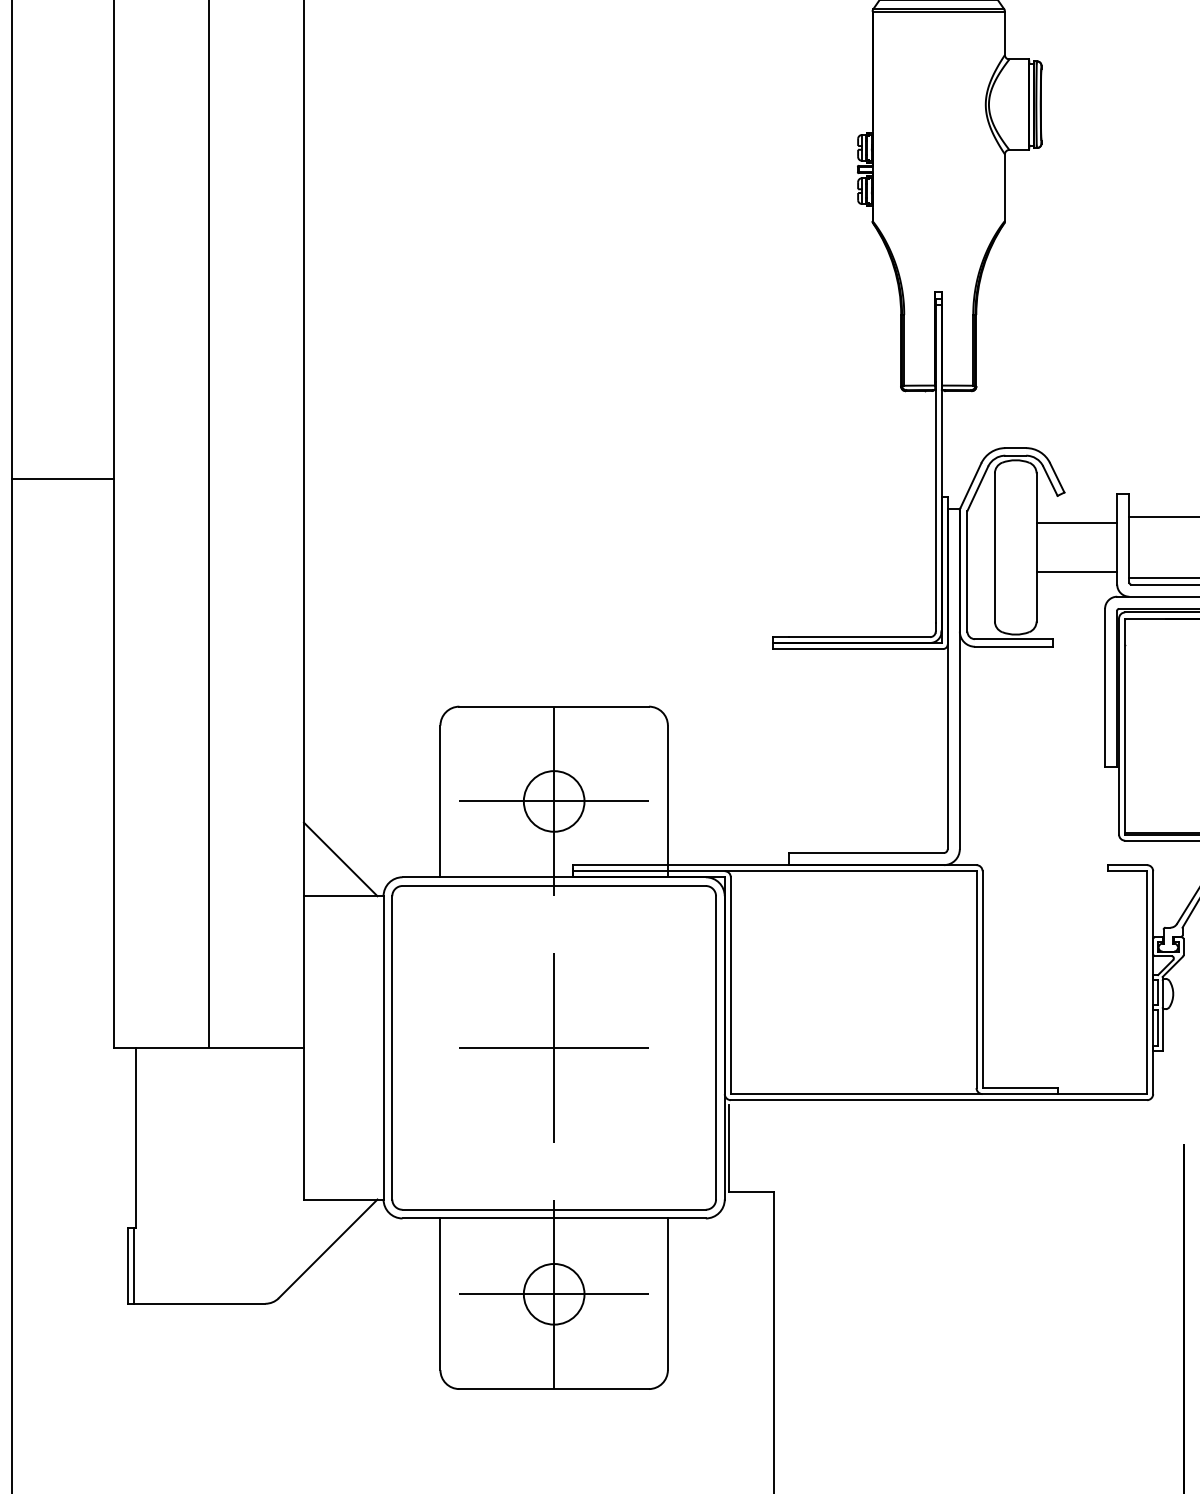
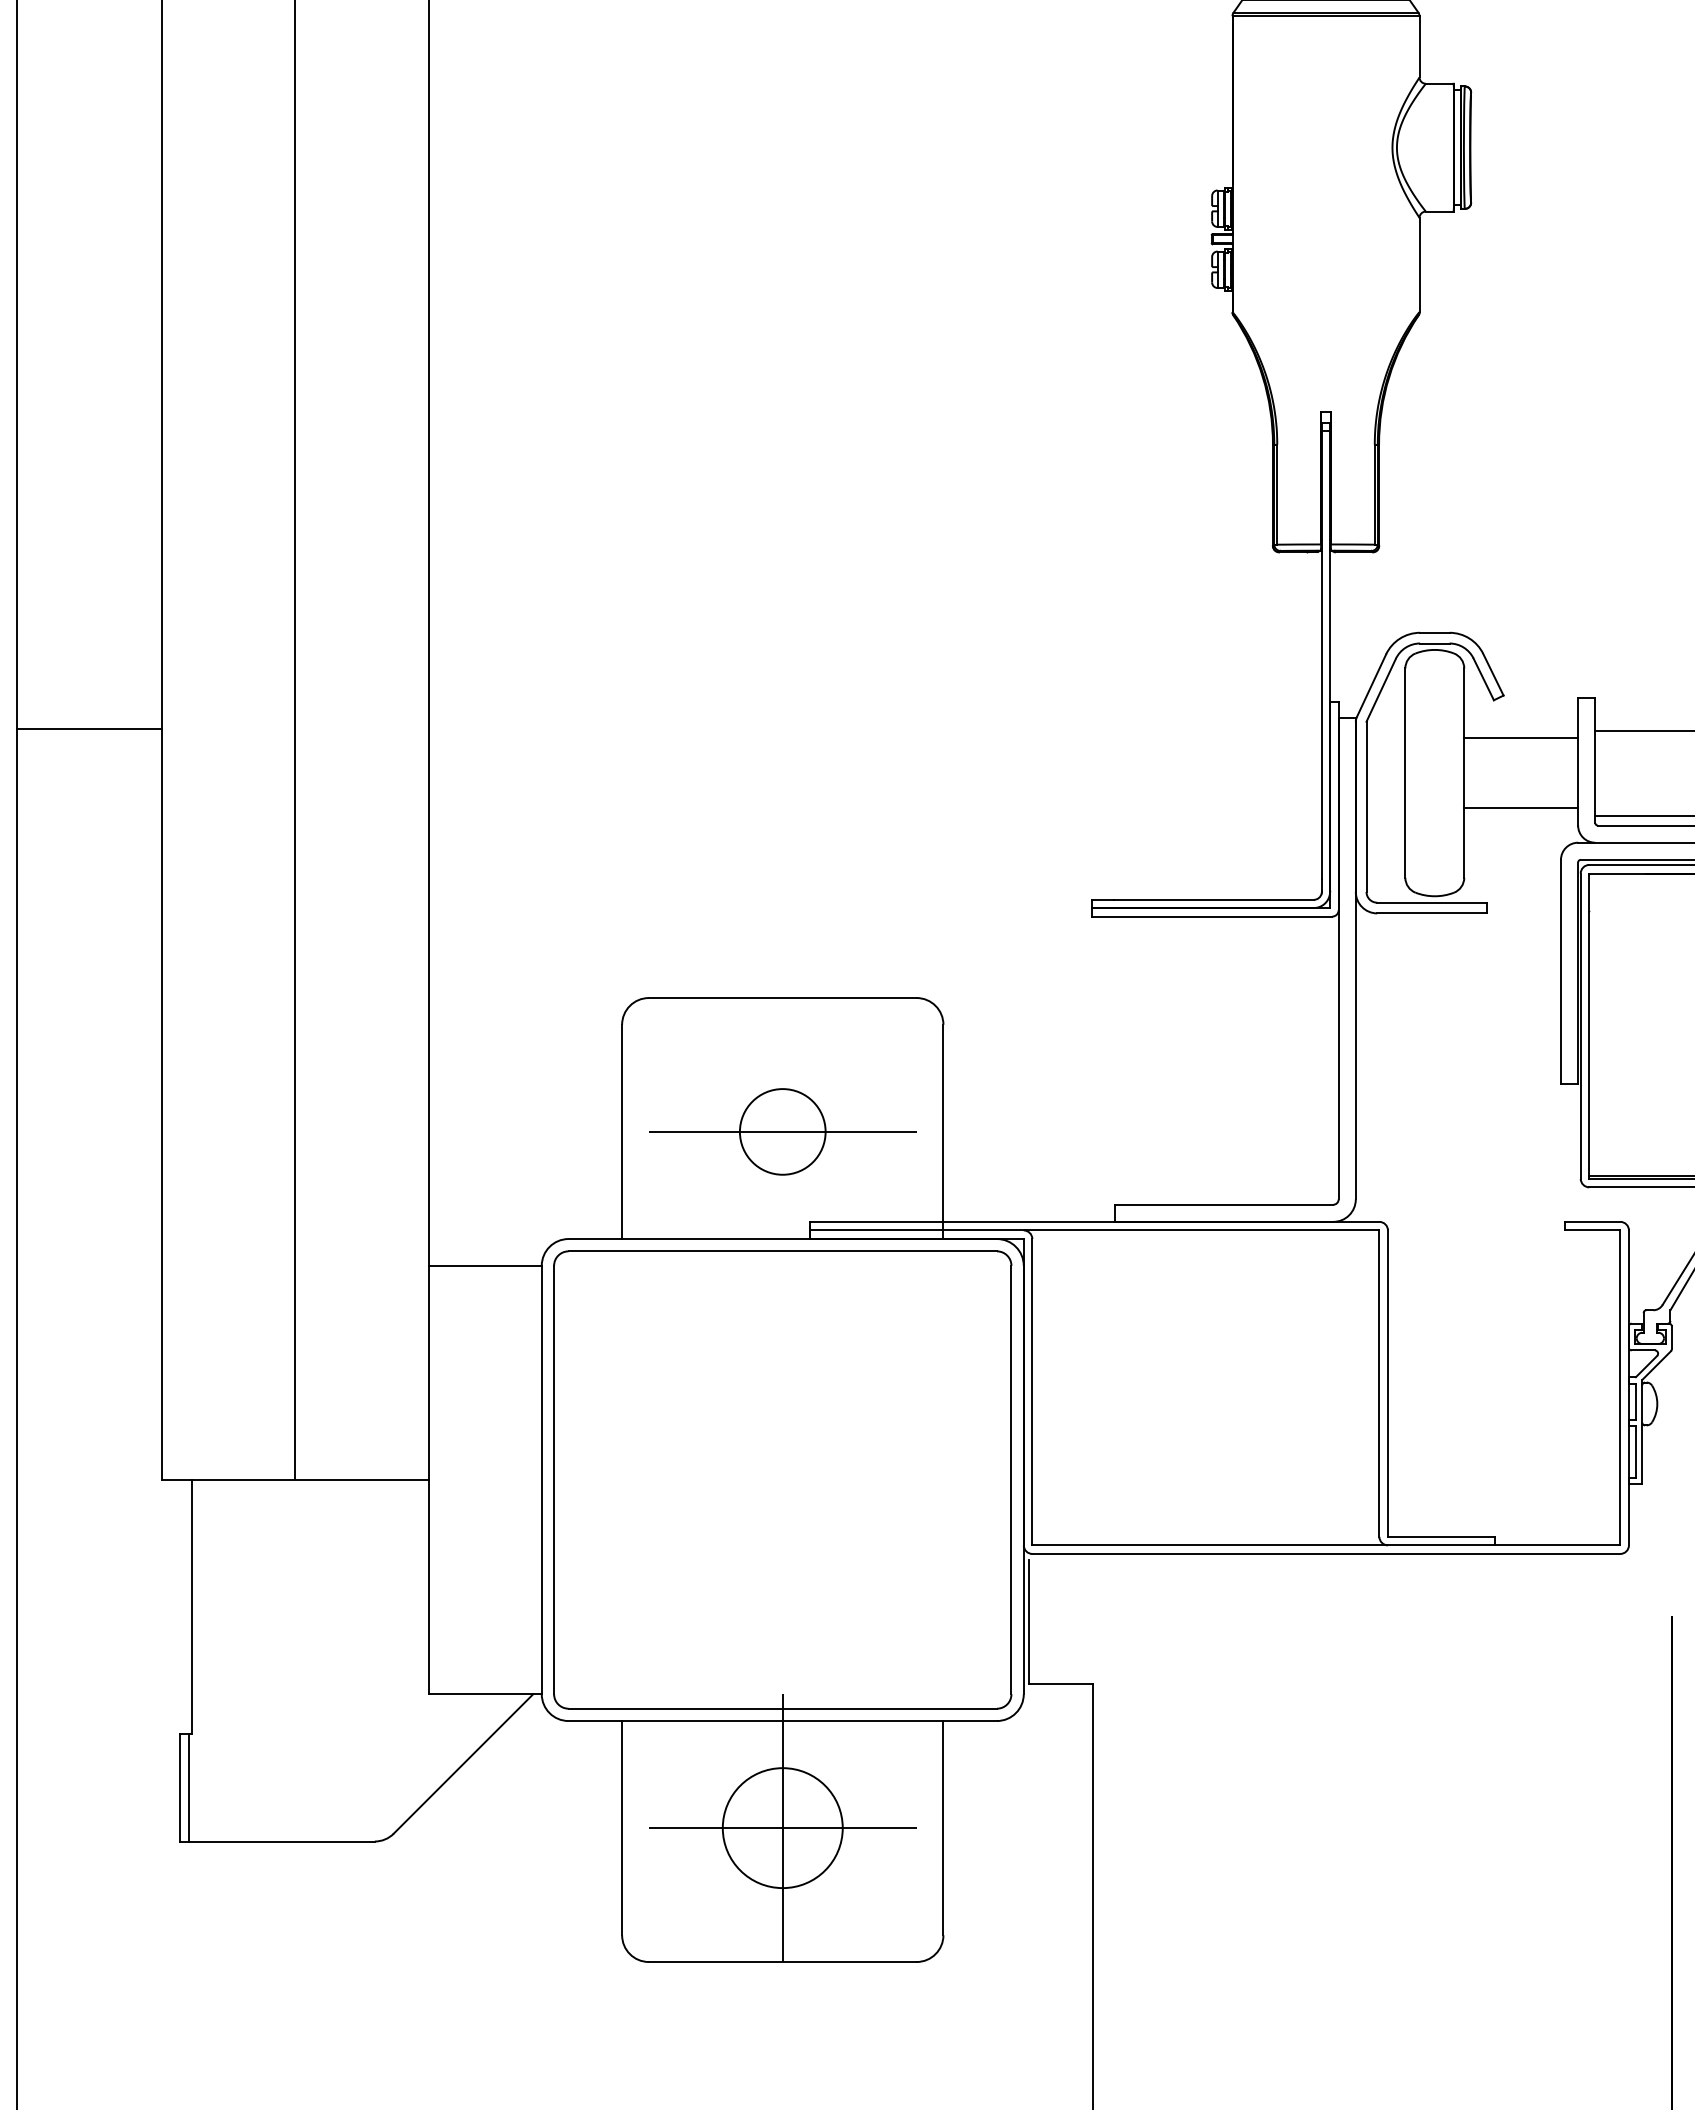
line: (62, 479) -> (88, 728), moved
line: (553, 801) -> (782, 1131), removed
line: (340, 859) -> (481, 1213), removed
part: (553, 1047) -> (782, 1479), removed
circle: (553, 1293) -> (782, 1827), size x1.4

